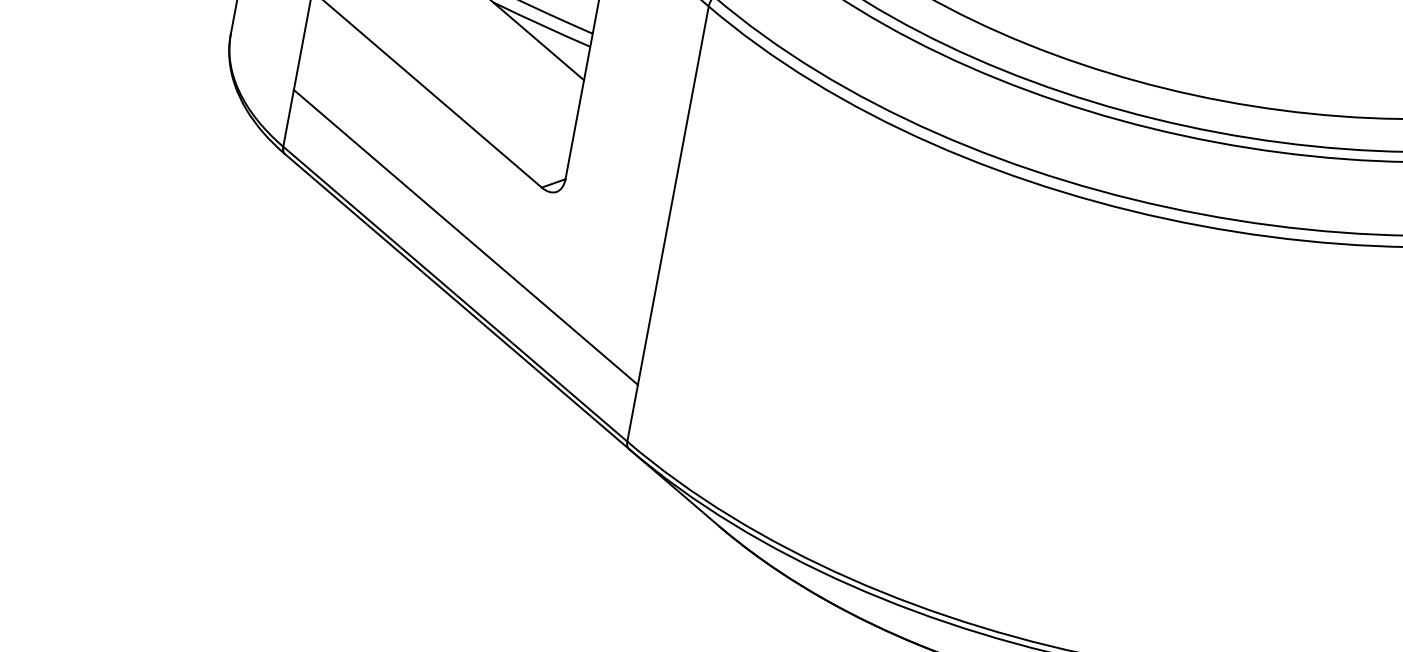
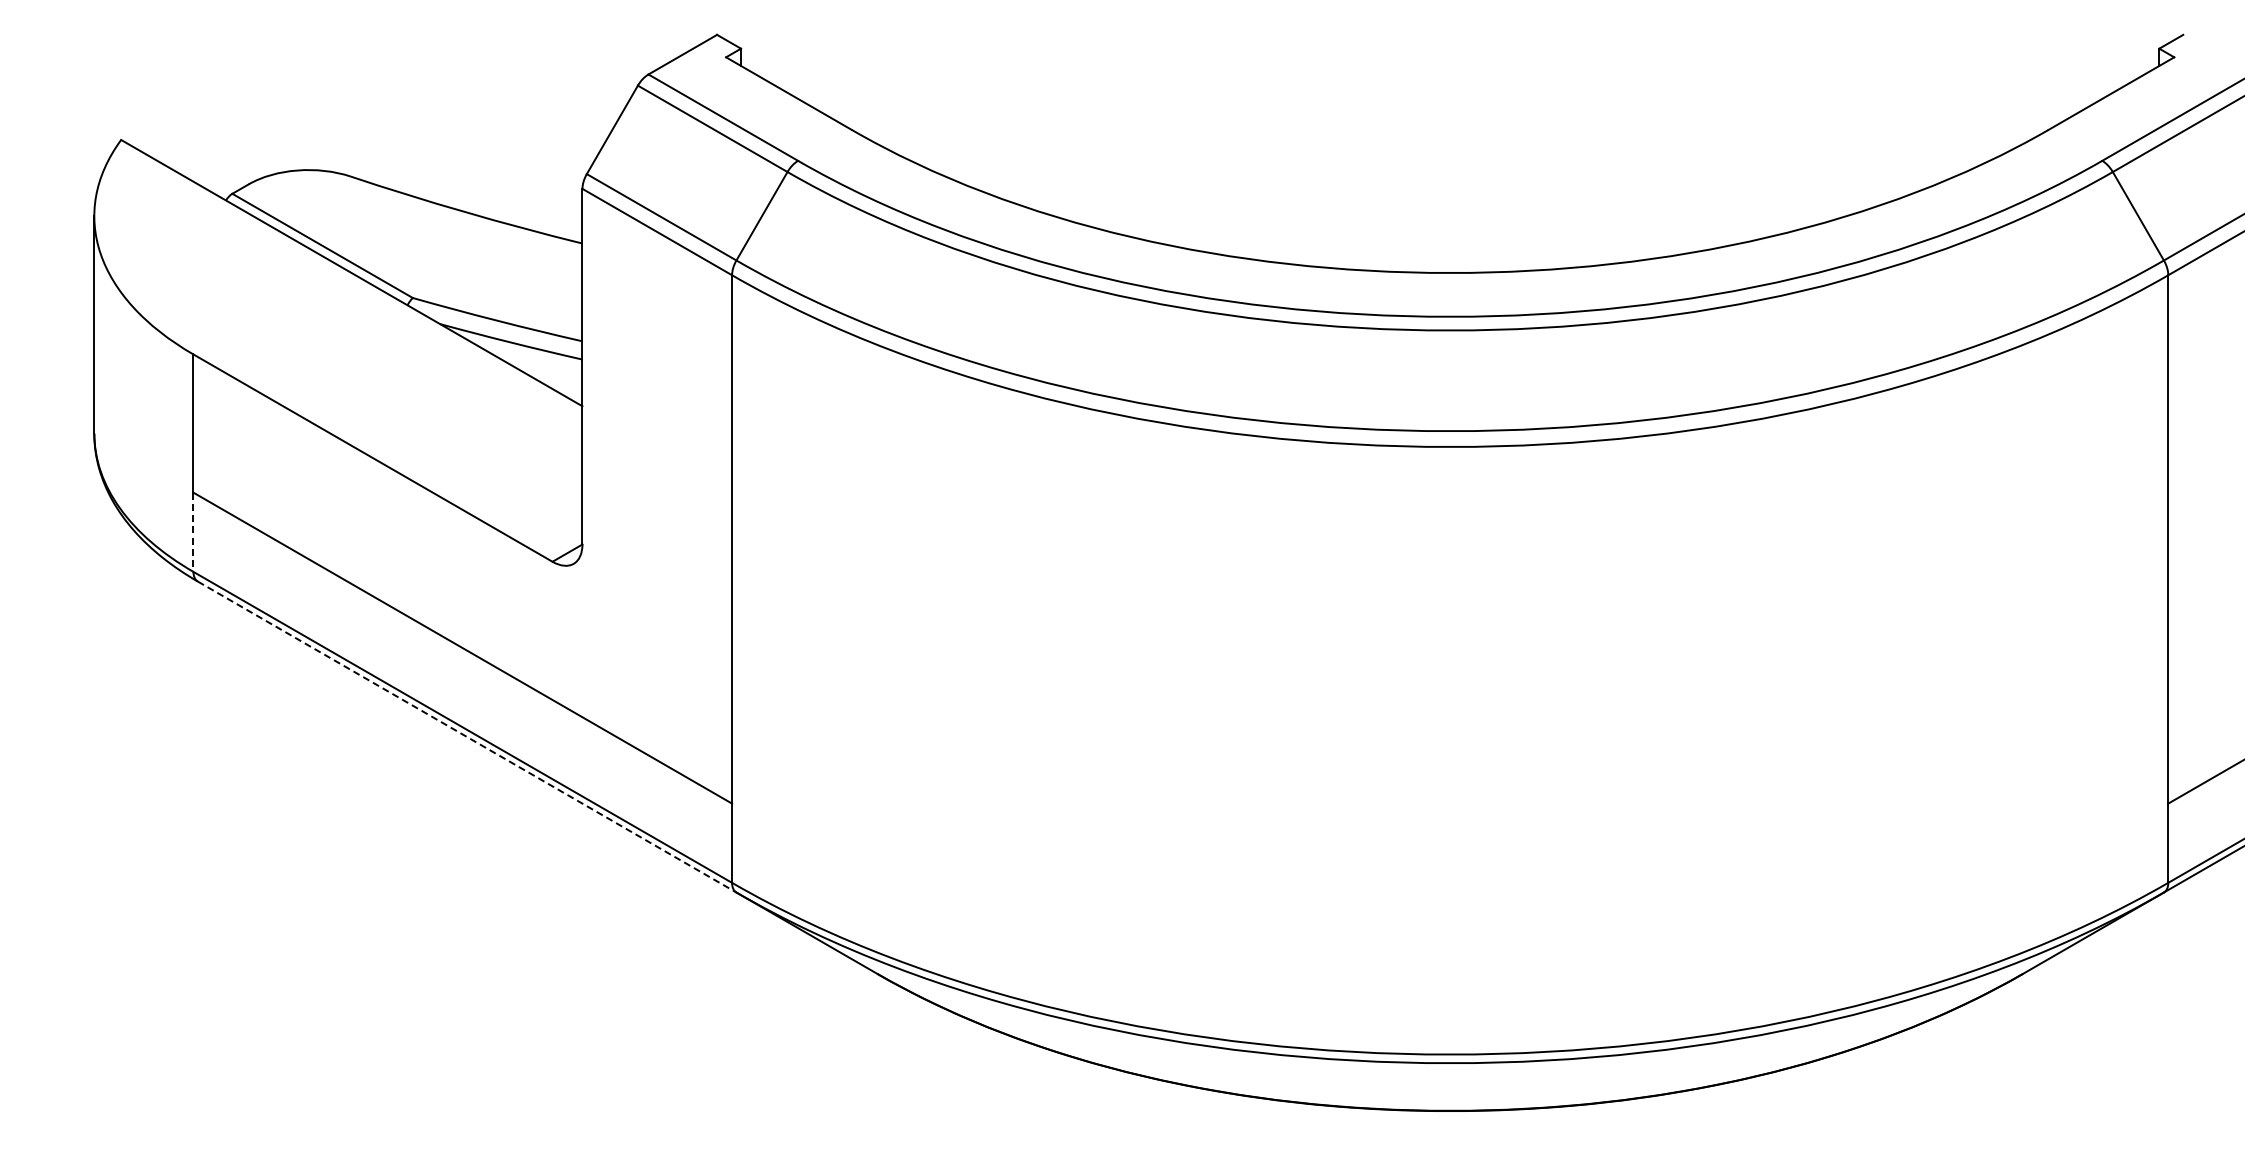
line: (288, 118) -> (193, 532), solid -> dashed
line: (457, 302) -> (467, 737), solid -> dashed

